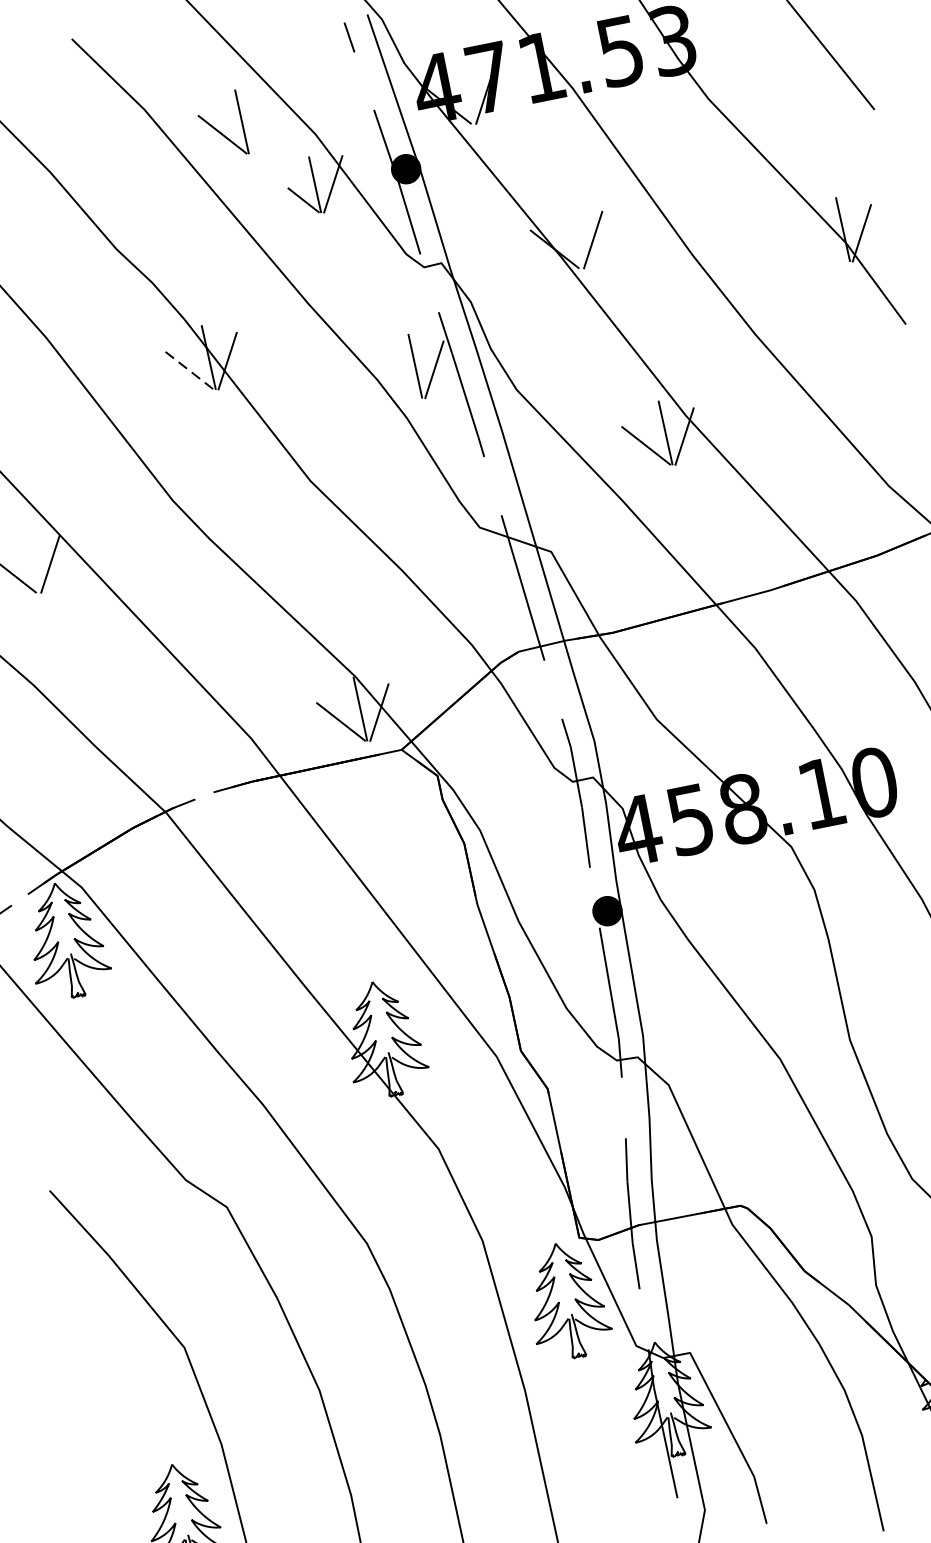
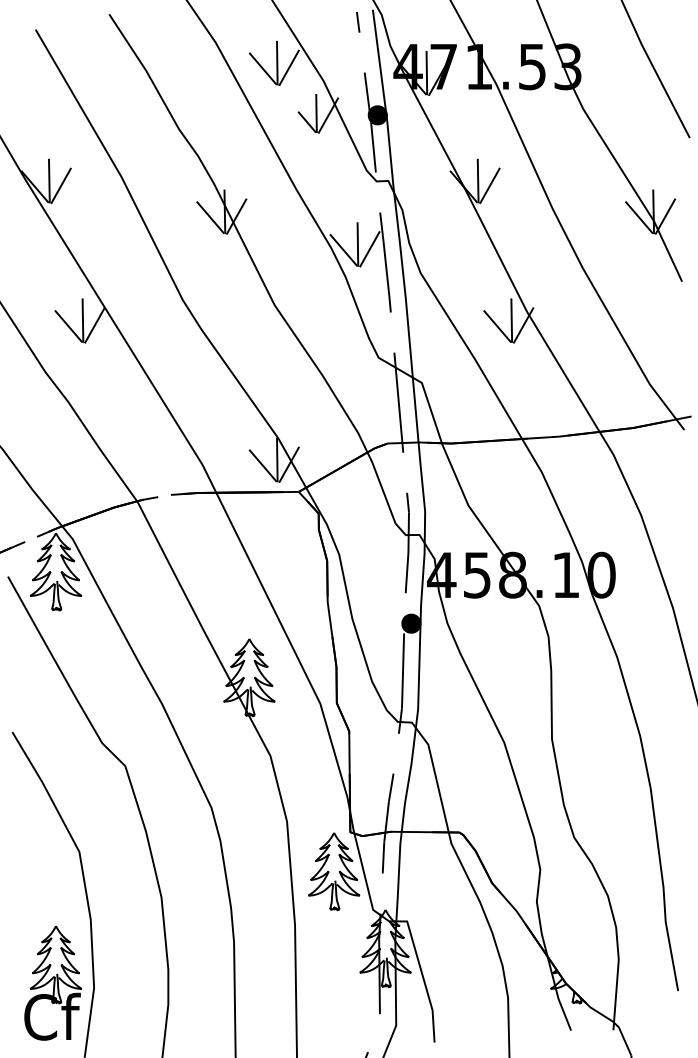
line: (465, 91) -> (426, 72), added
line: (259, 125) -> (288, 67), added
line: (573, 235) -> (477, 180), added
line: (823, 242) -> (639, 217), added
line: (189, 370) -> (210, 217), dashed -> solid
line: (395, 379) -> (343, 250), added
line: (30, 560) -> (82, 320), added

